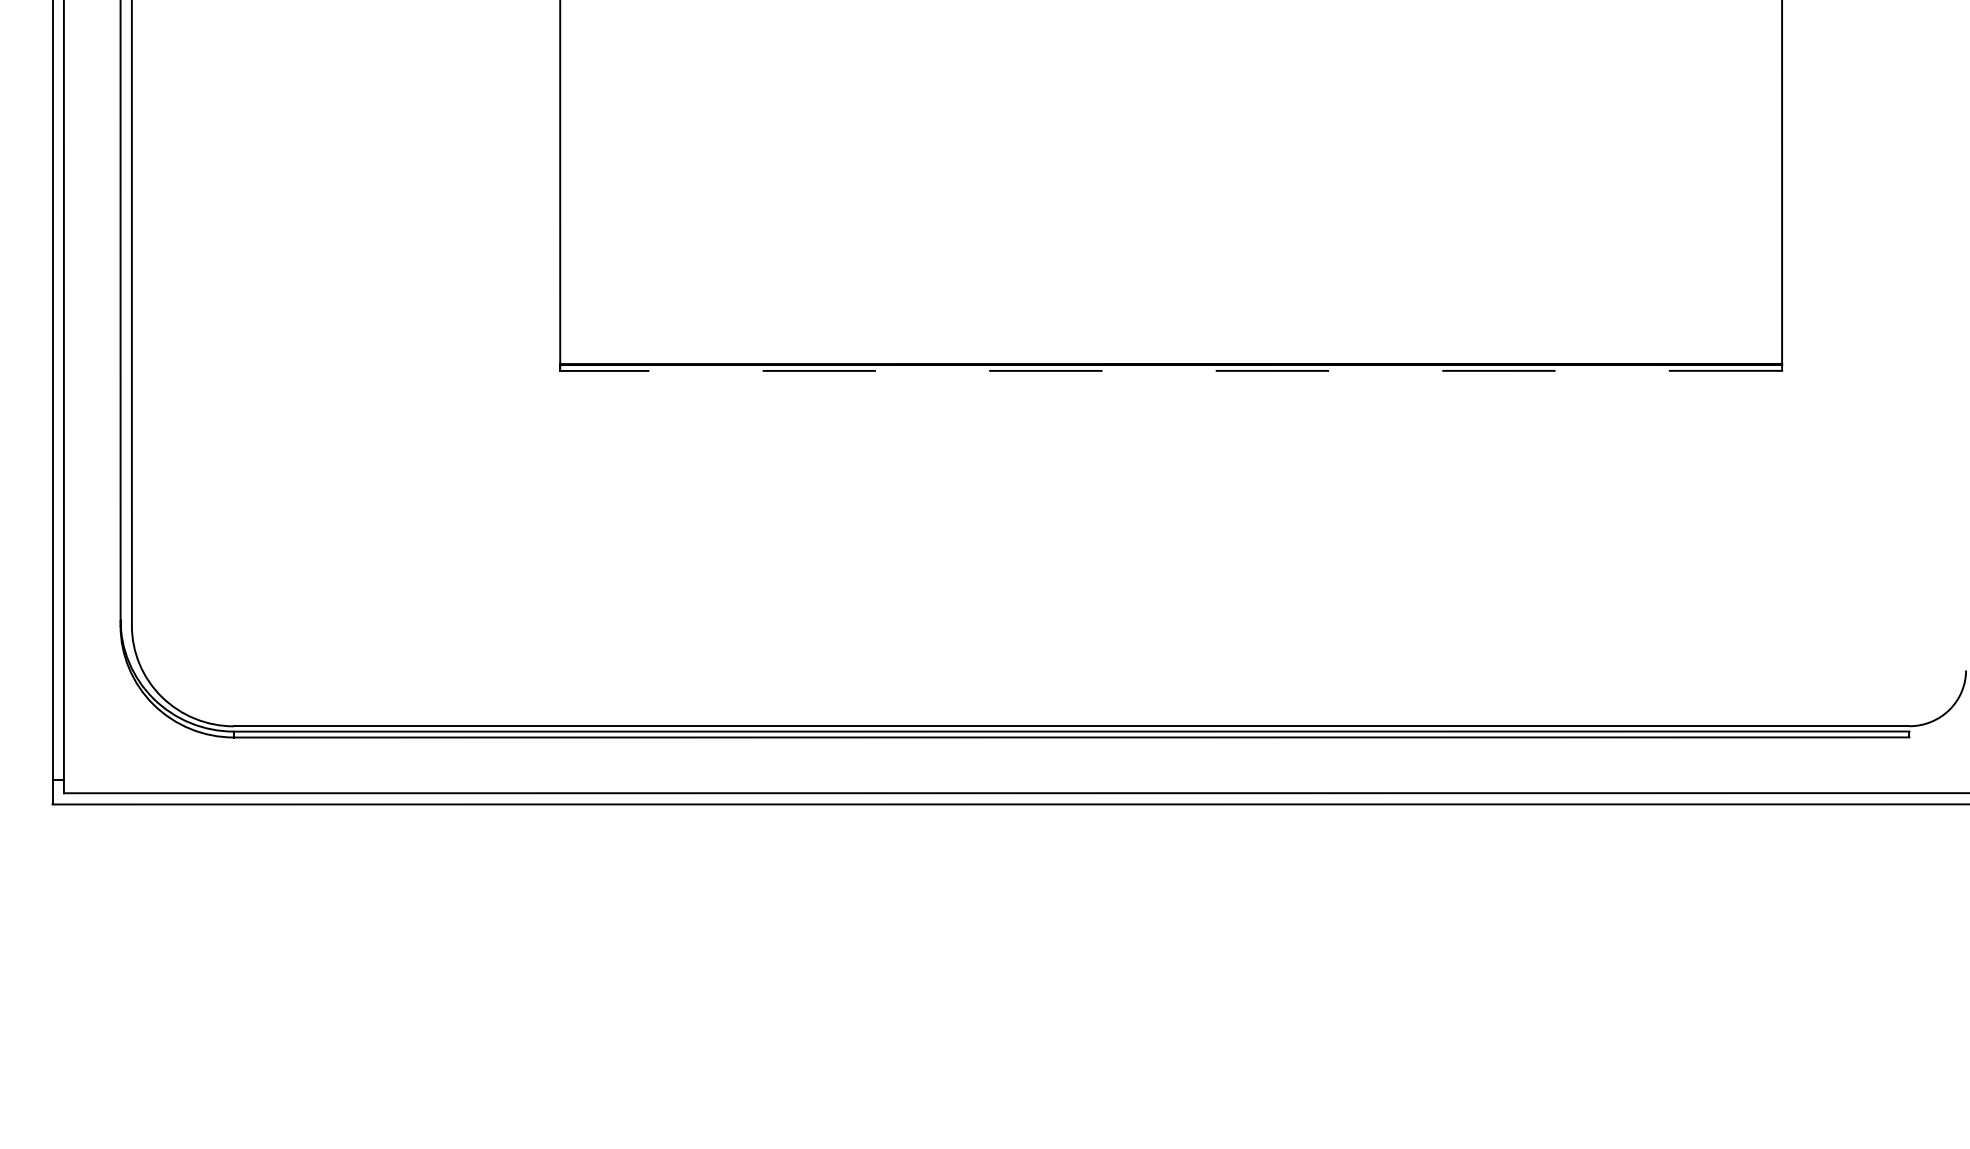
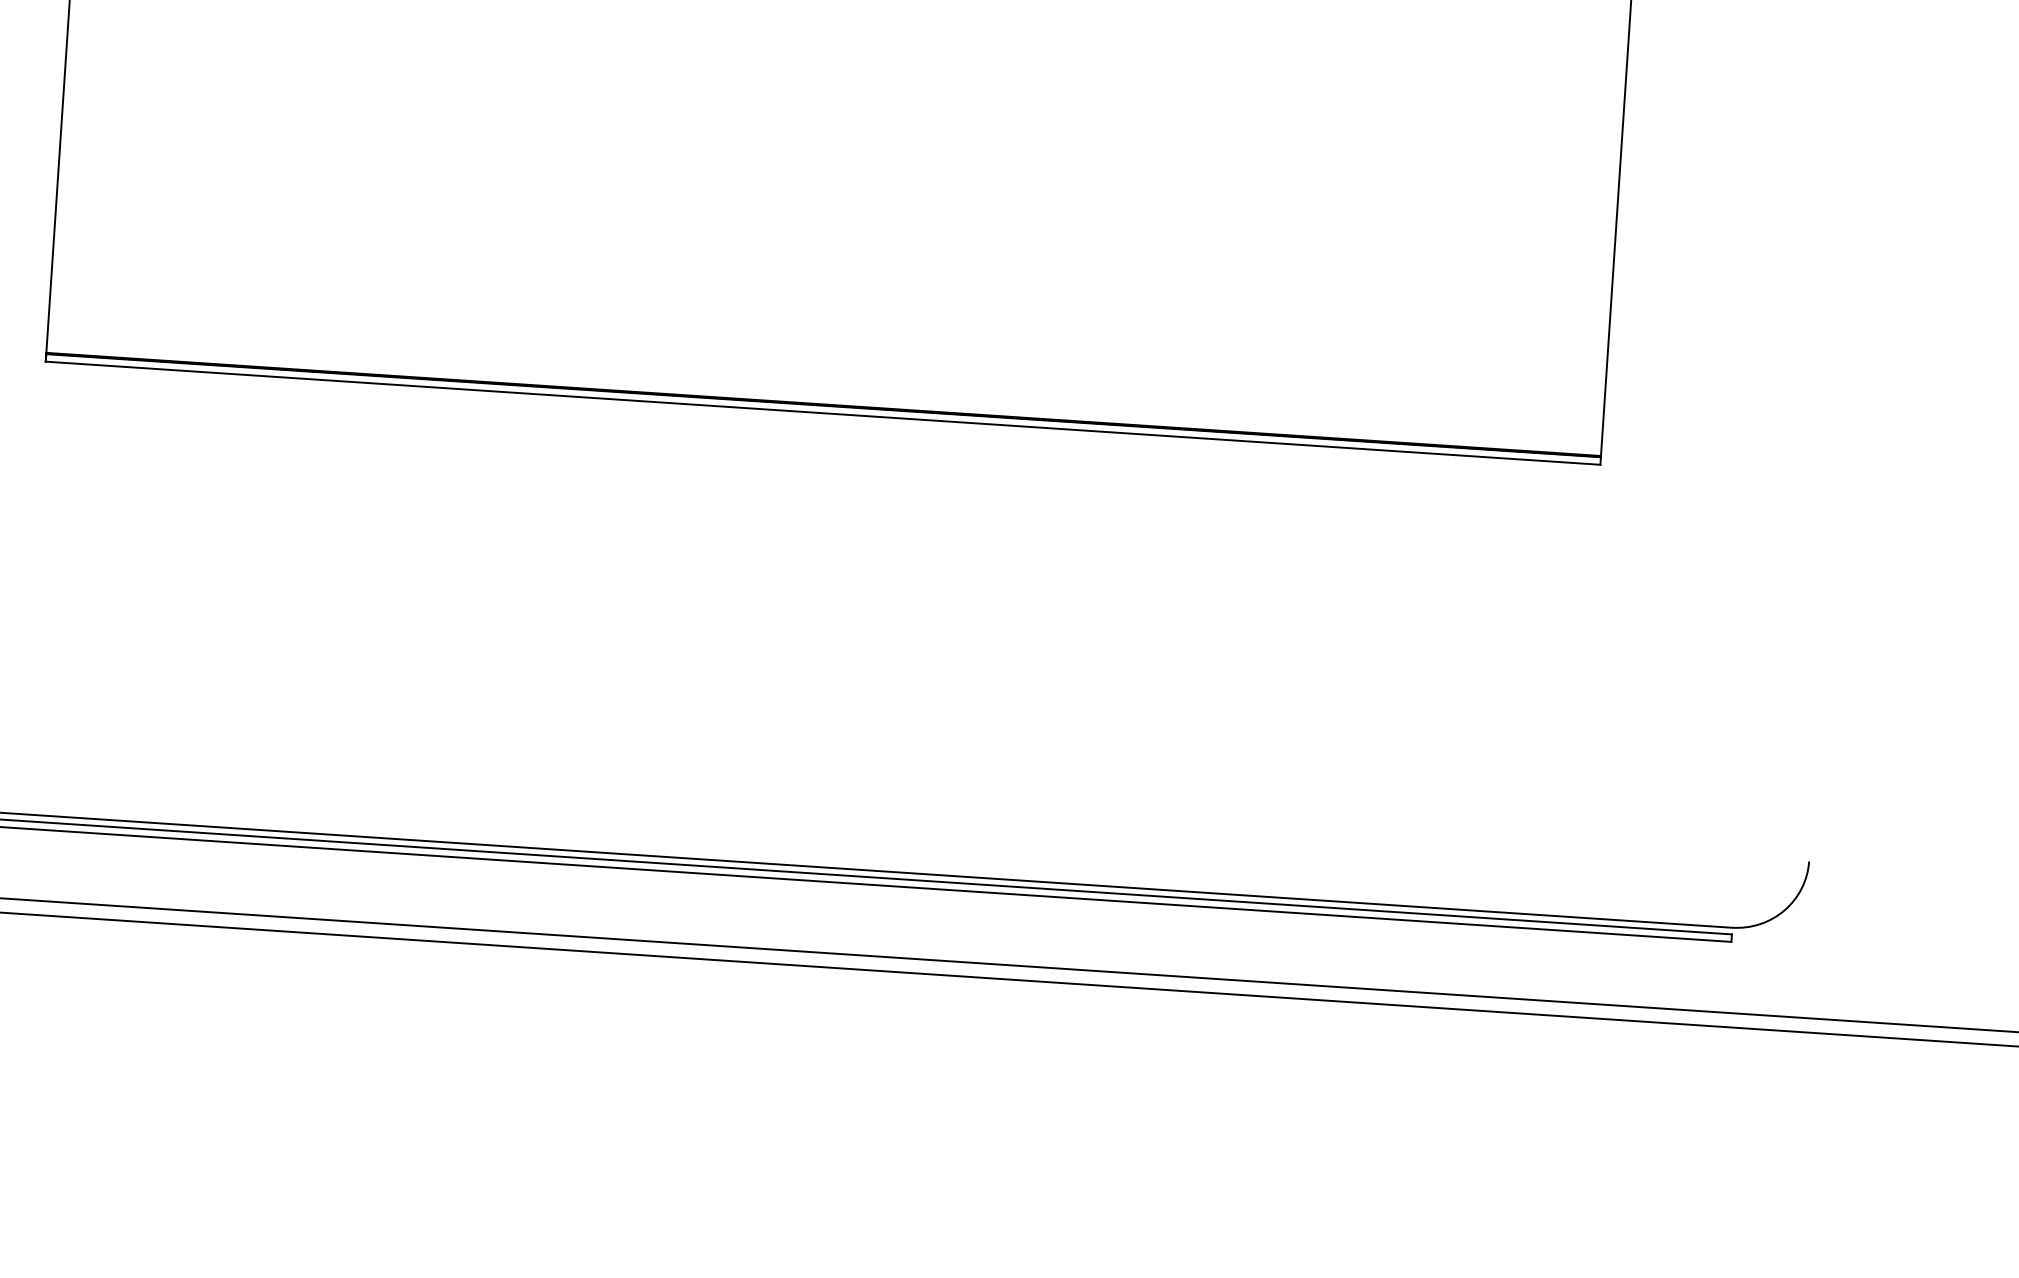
line: (1171, 370) -> (823, 412), dashed -> solid

